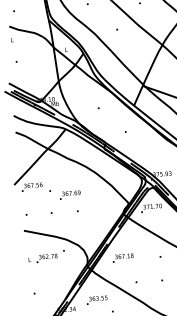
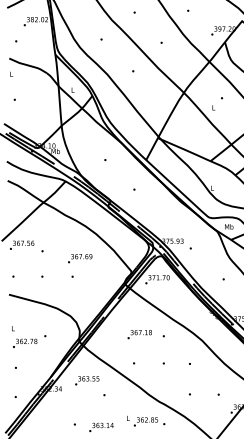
text: (70, 195) -> (80, 258), moved
text: (50, 256) -> (29, 341), moved
text: (122, 258) -> (139, 334), moved

